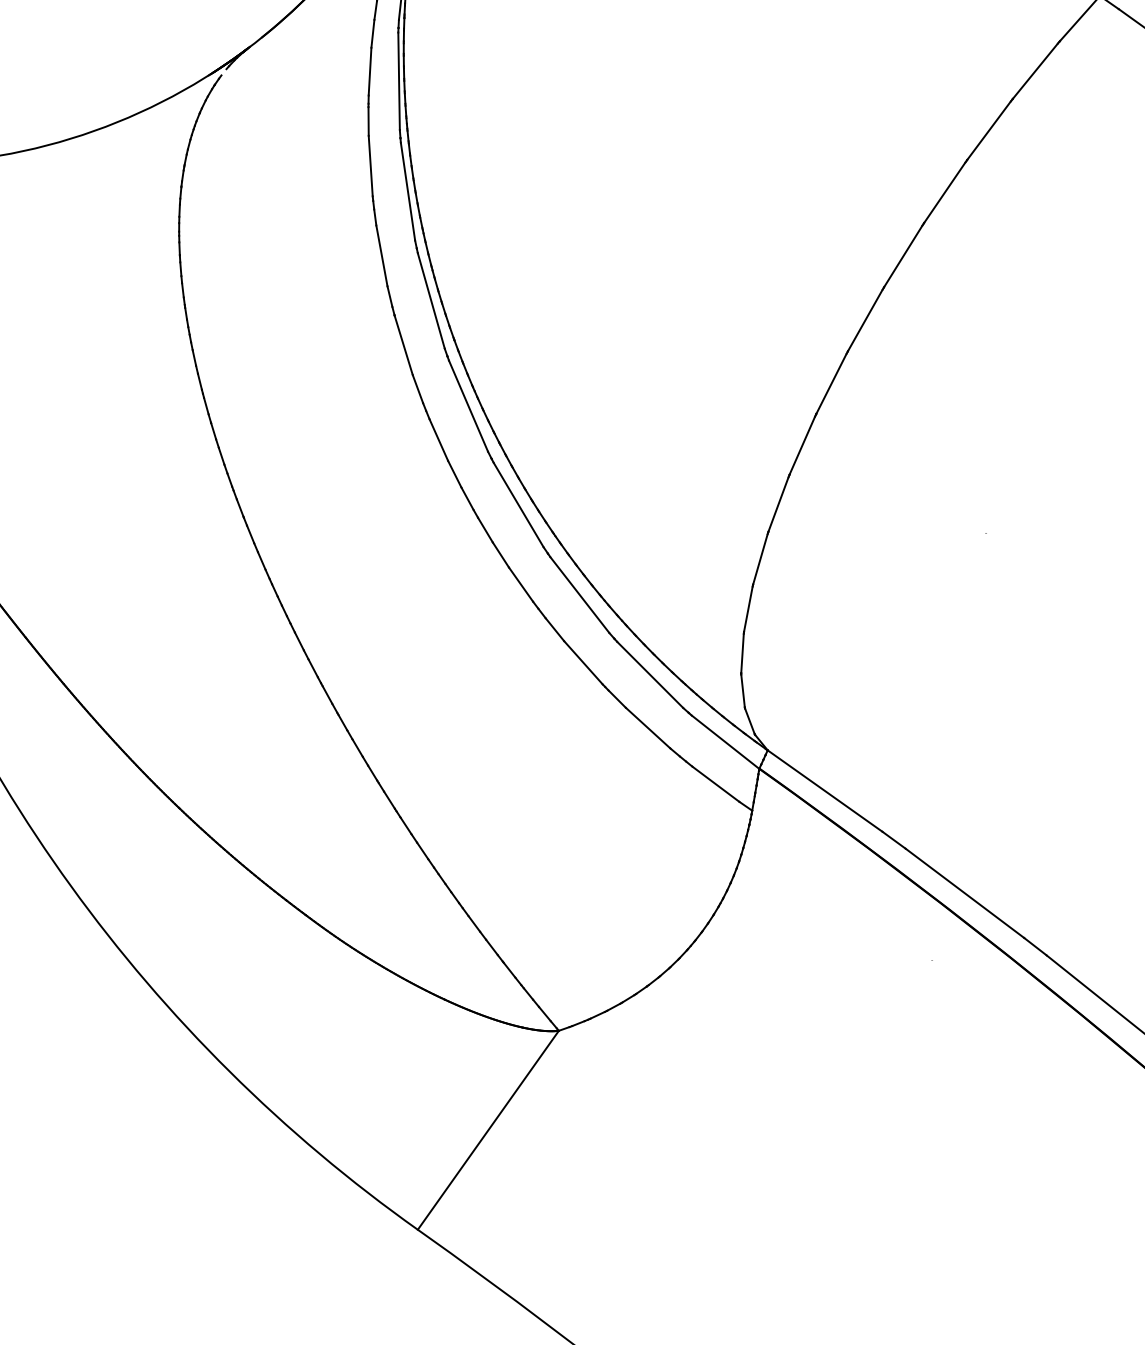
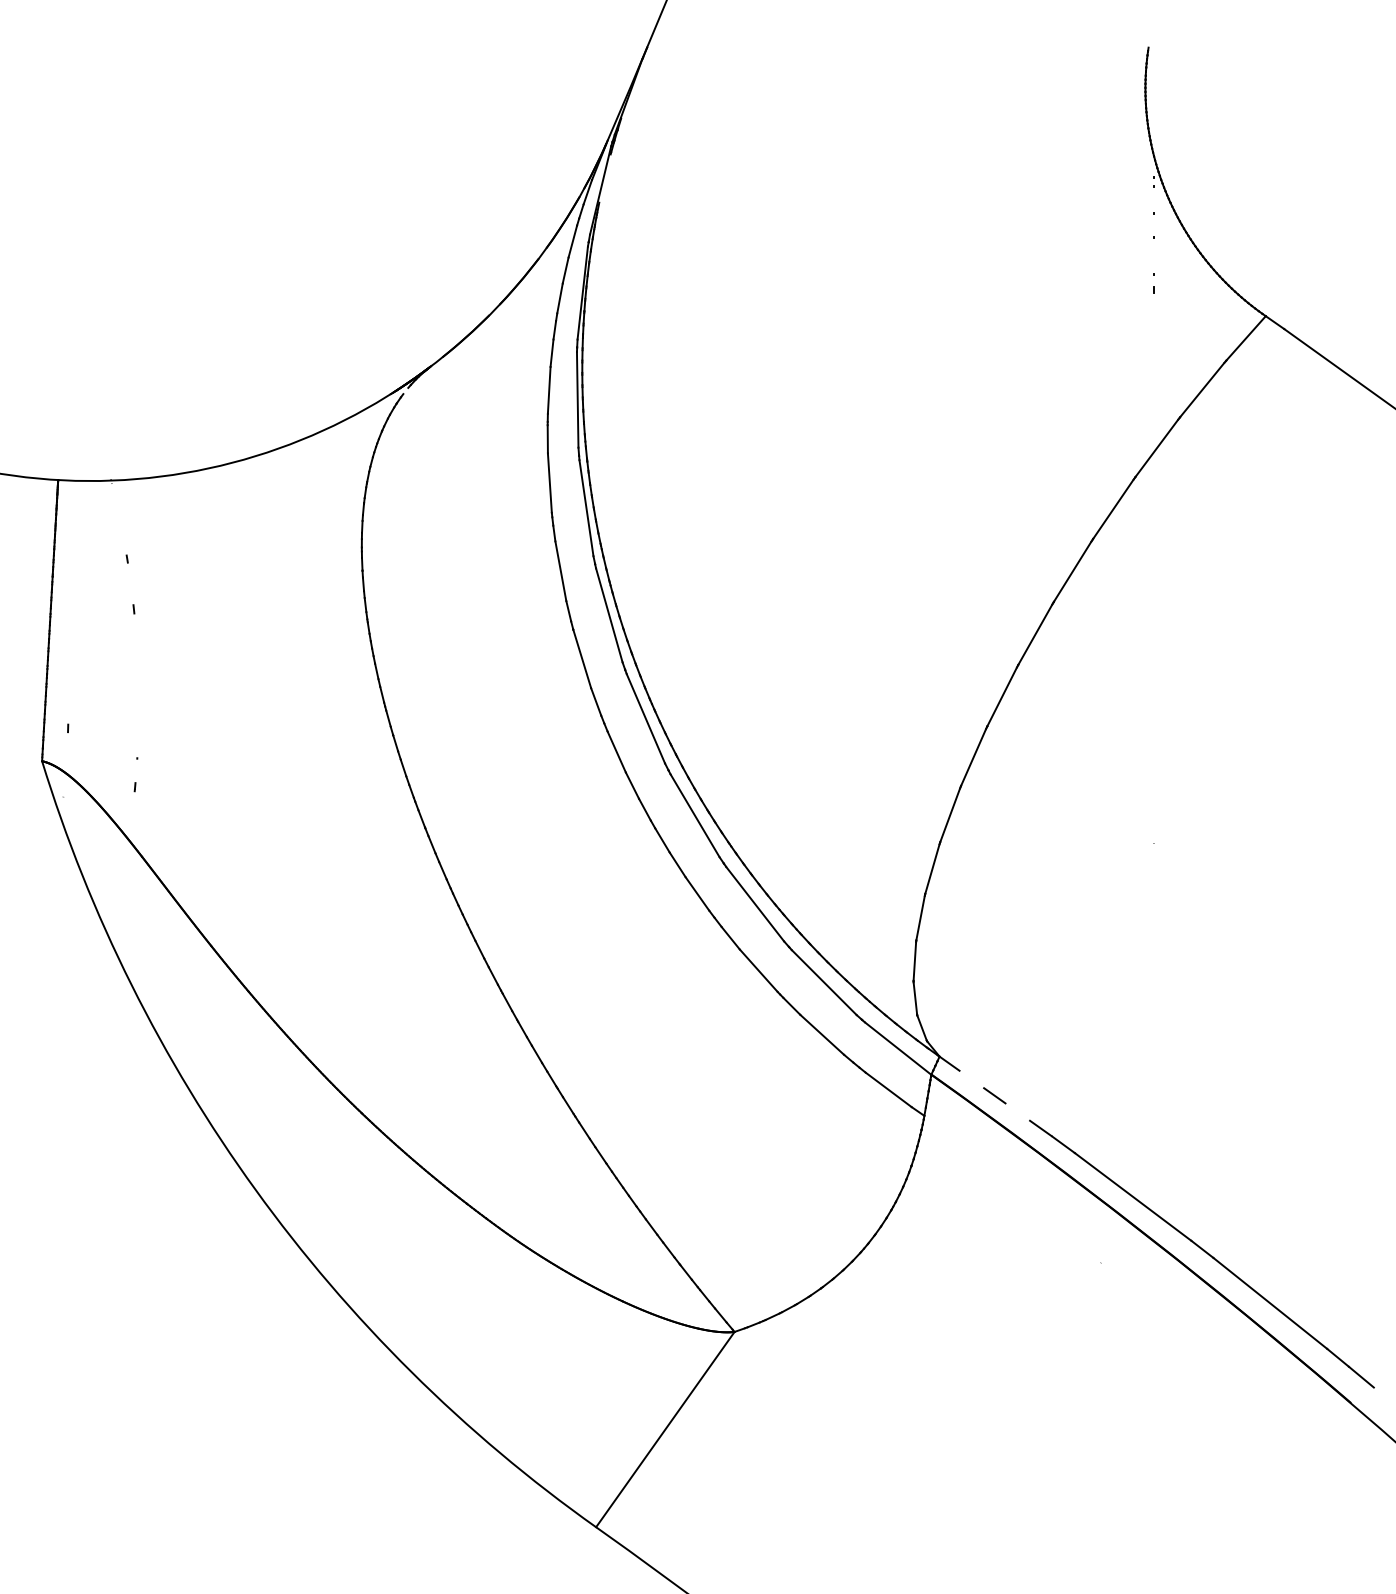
line: (824, 790) -> (995, 1096), solid -> dashed

